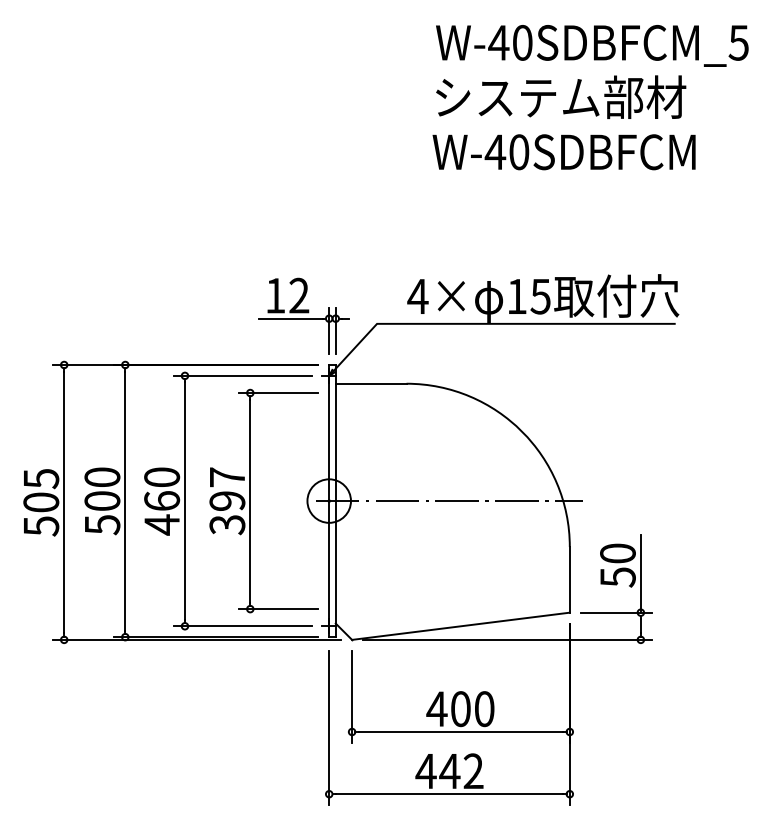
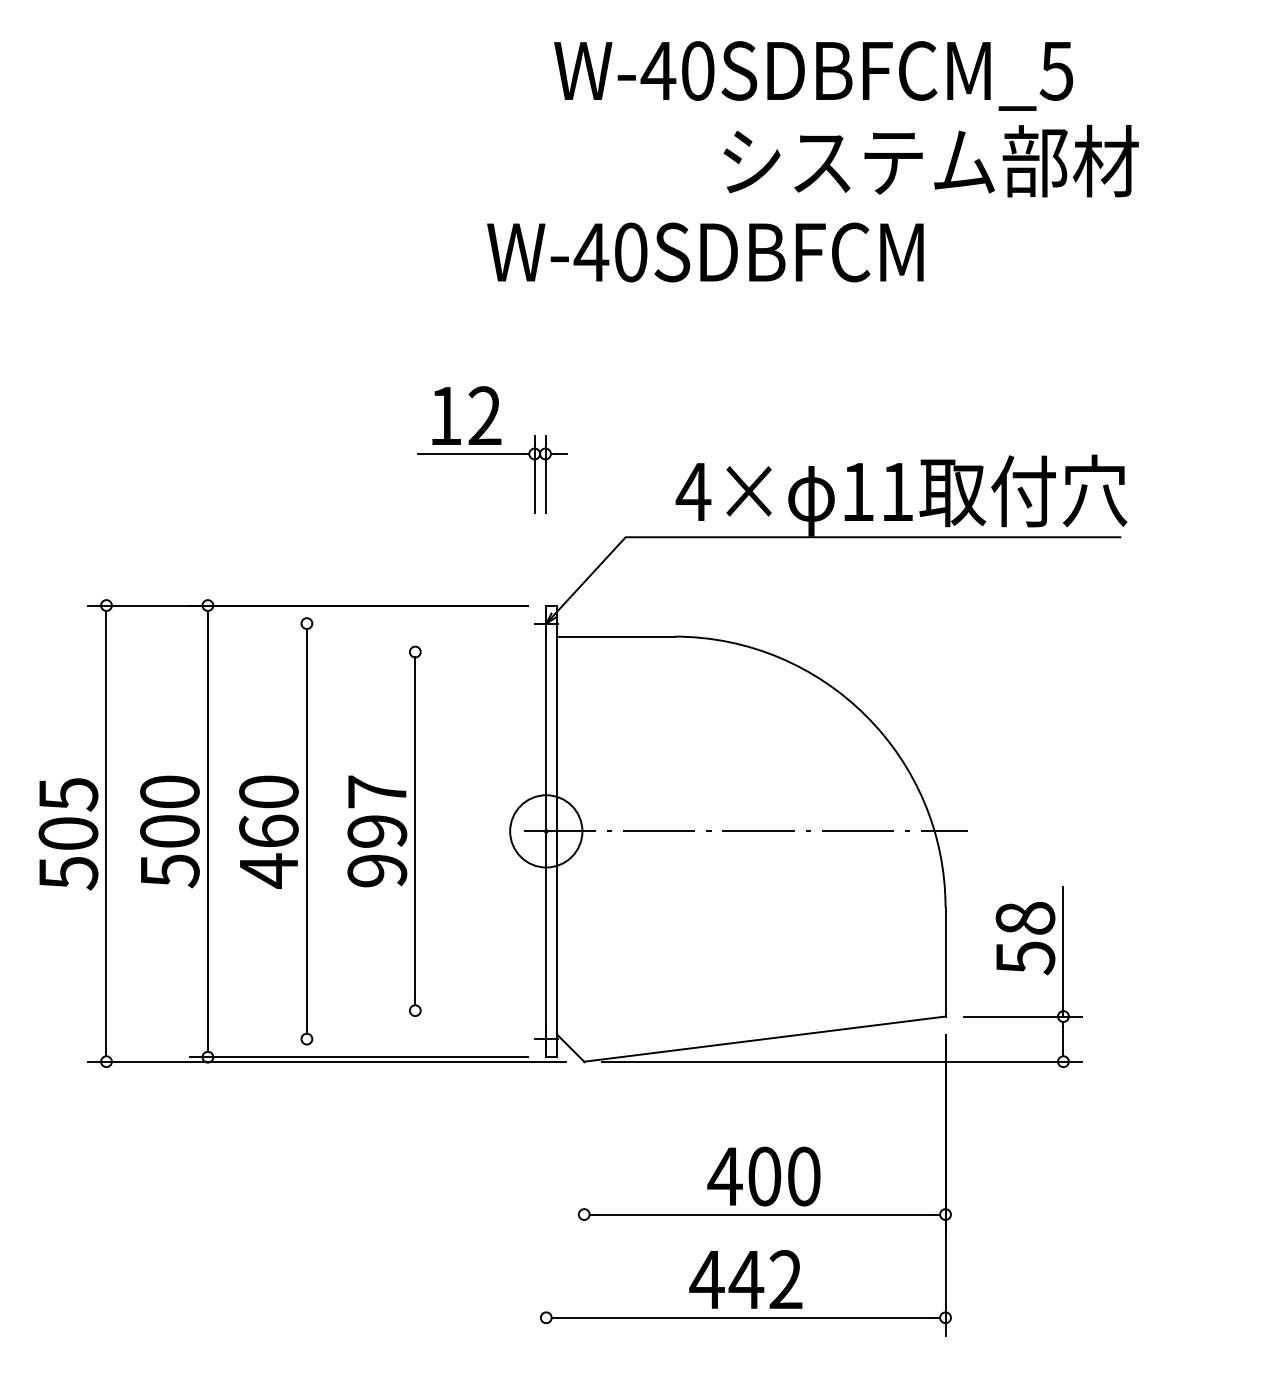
text: (592, 45) -> (813, 75), moved
text: (563, 152) -> (704, 252), moved
text: (540, 296) -> (896, 491), 15 -> 11
part: (303, 315) -> (491, 448), moved
line: (242, 375) -> (402, 622), removed
line: (278, 393) -> (462, 652), removed
text: (227, 525) -> (377, 871), 397 -> 997
text: (617, 553) -> (1024, 918), 50 -> 58
line: (278, 609) -> (462, 1011), removed
line: (242, 626) -> (402, 1039), removed
line: (352, 696) -> (584, 1155), removed
line: (329, 727) -> (546, 1207), removed

